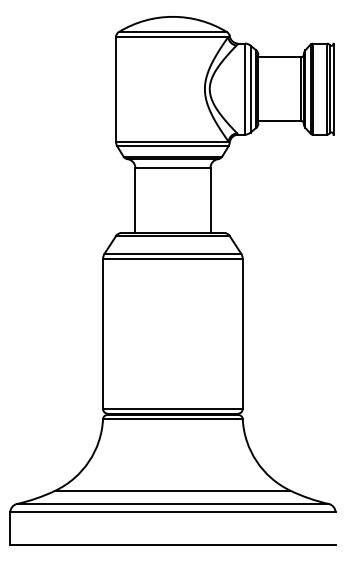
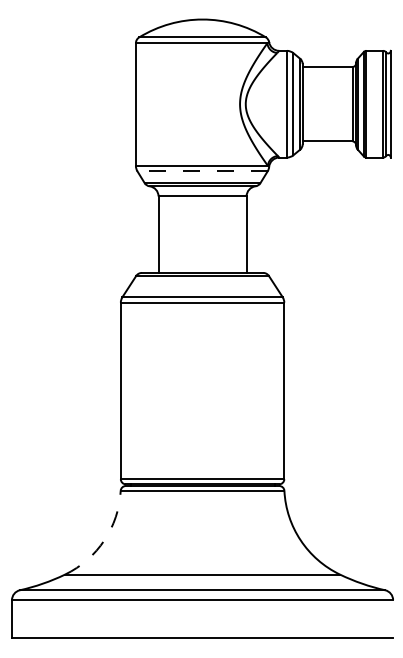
line: (172, 146) -> (202, 171), solid -> dashed
arc: (89, 461) -> (104, 540), solid -> dashed

